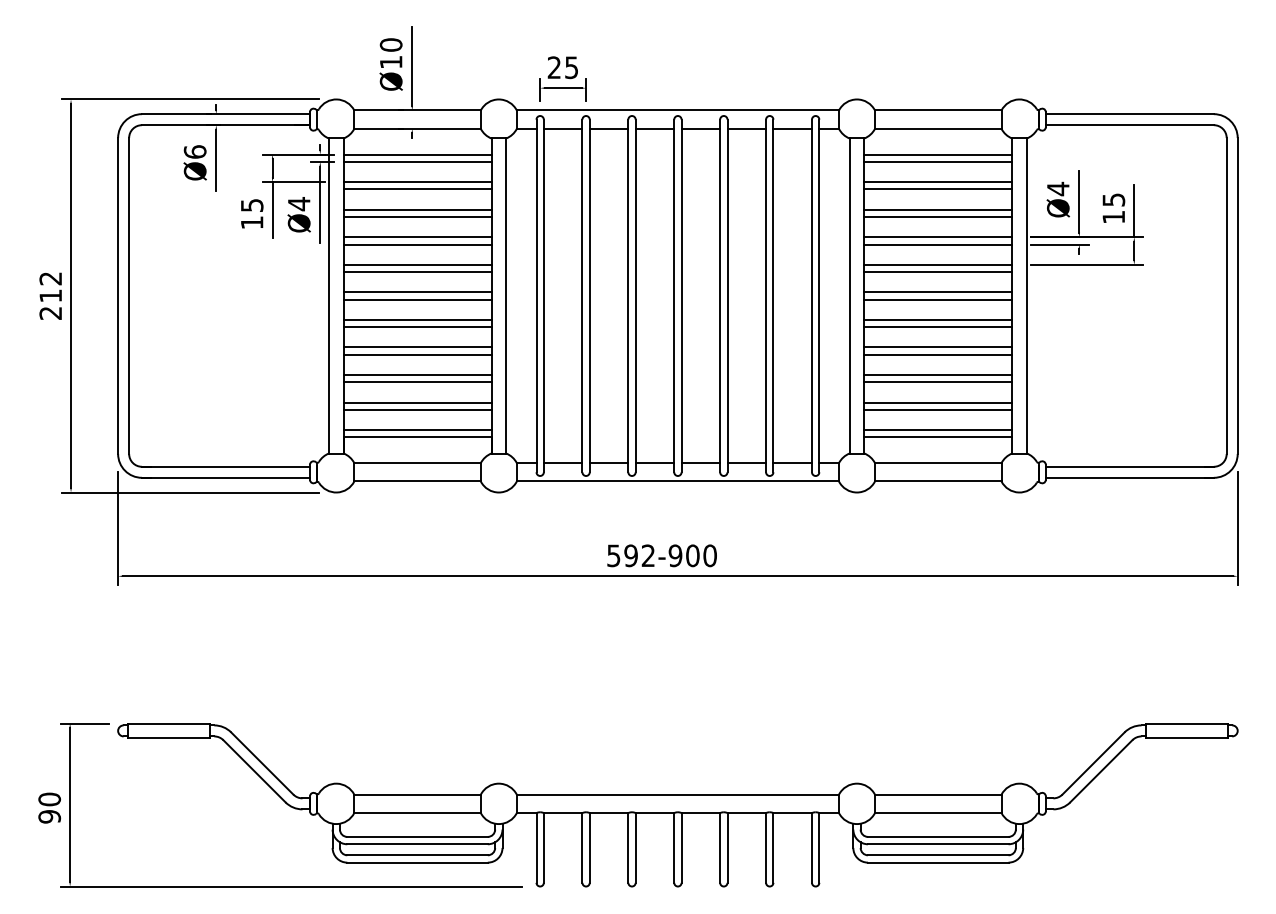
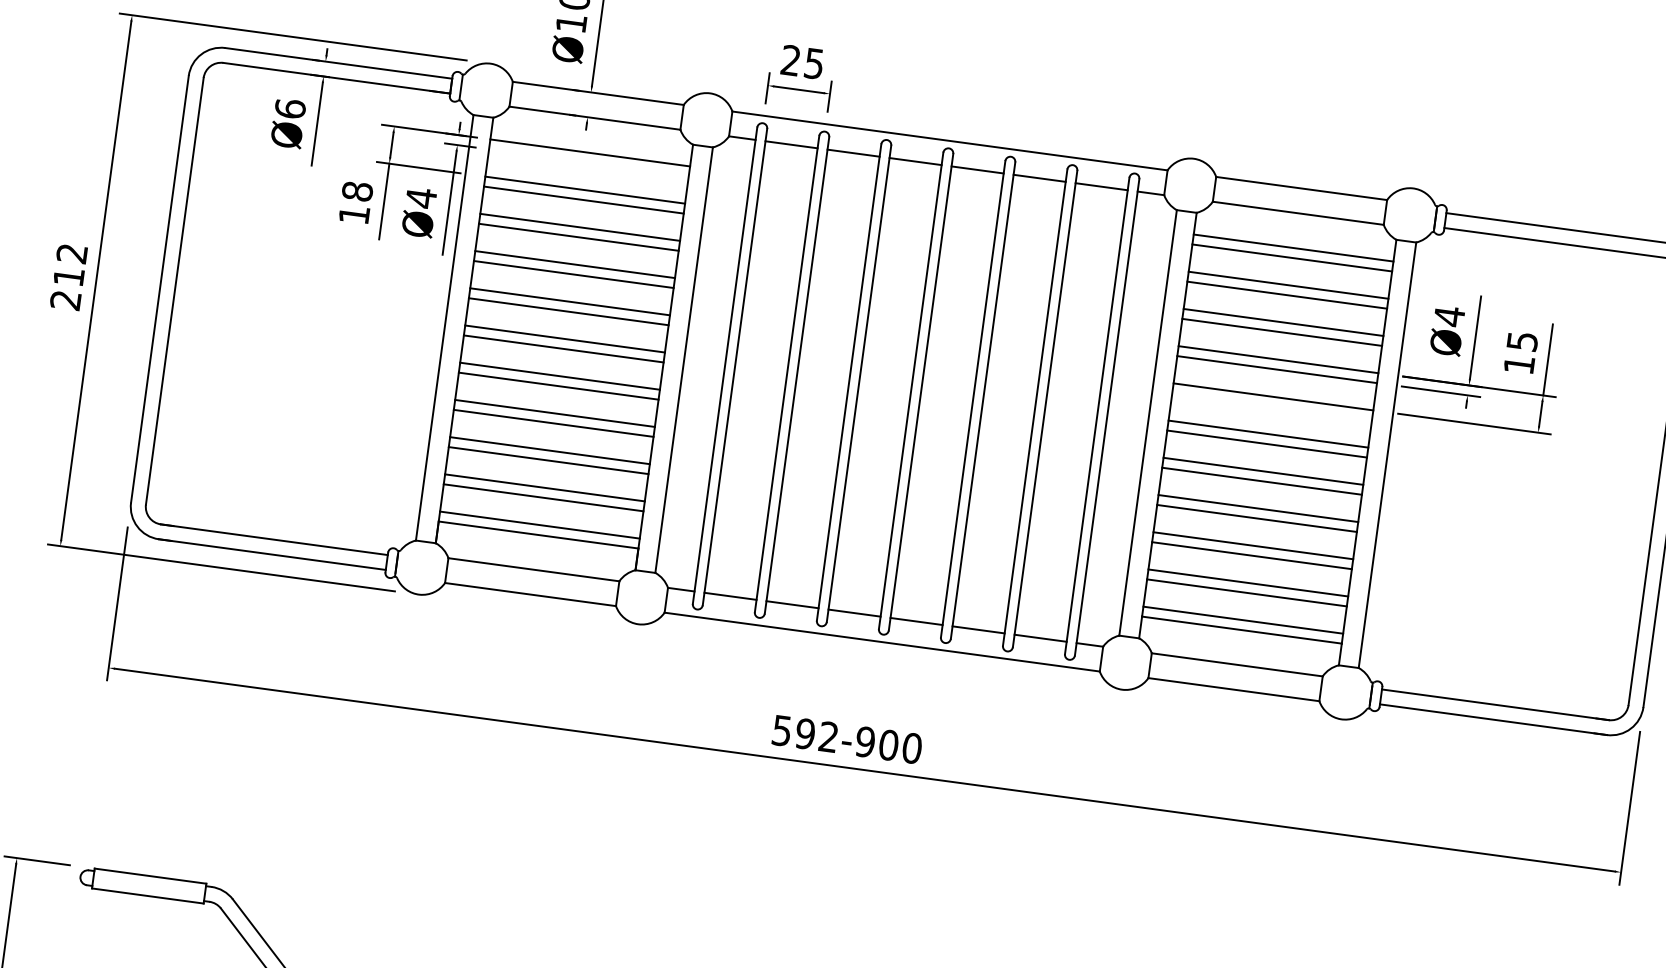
line: (417, 161) -> (588, 162), removed
text: (251, 205) -> (356, 191), 15 -> 18
line: (938, 272) -> (1272, 407), removed

